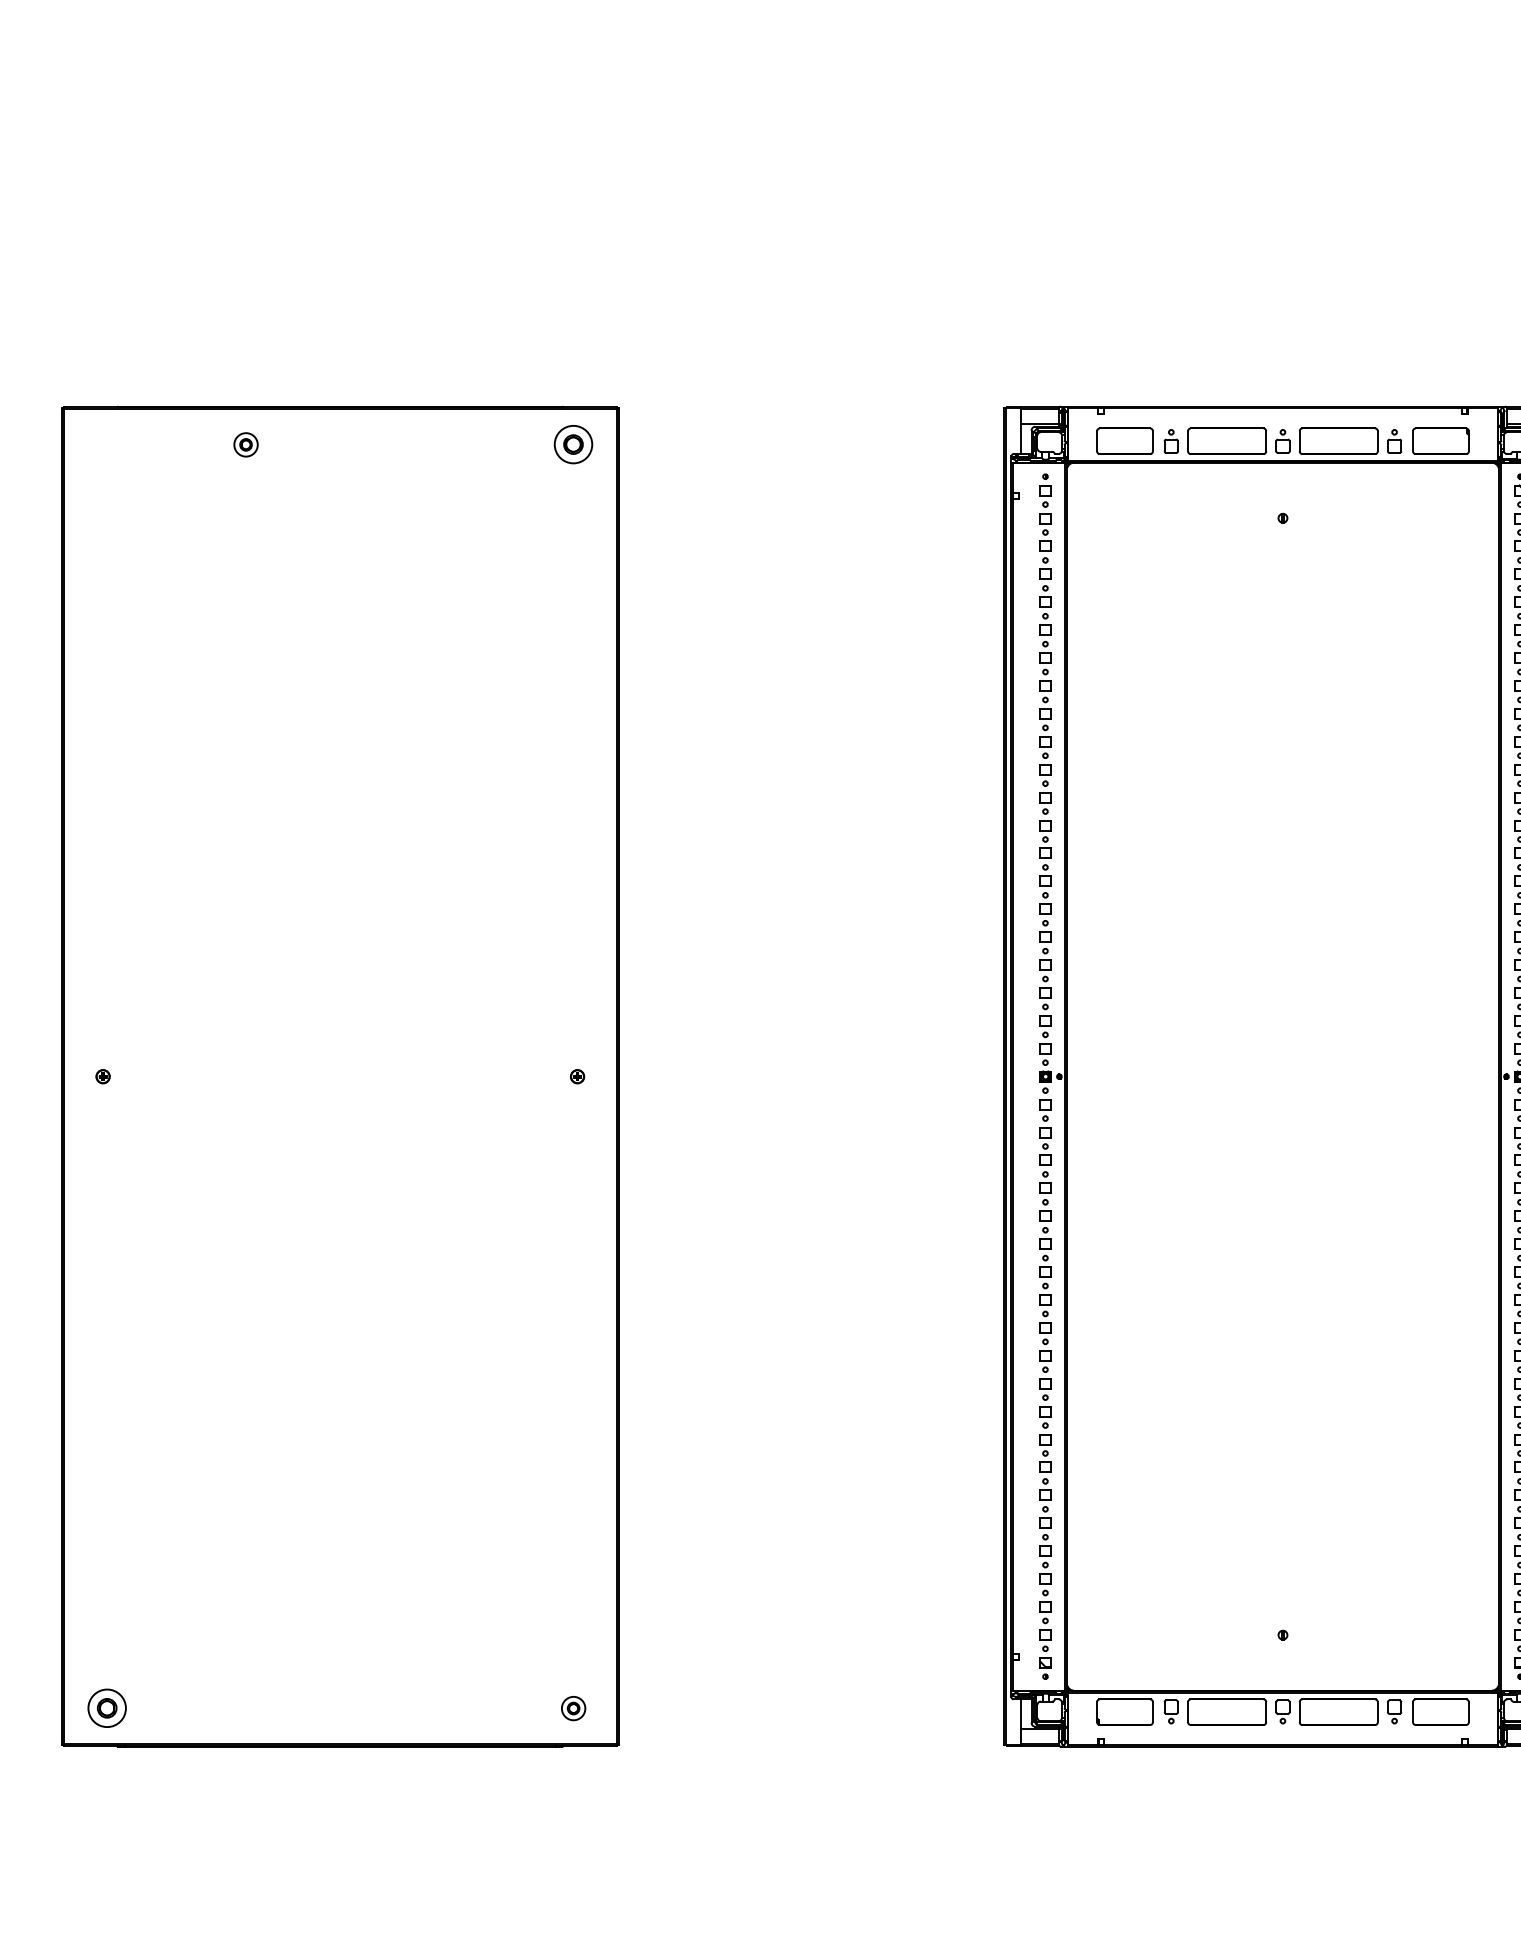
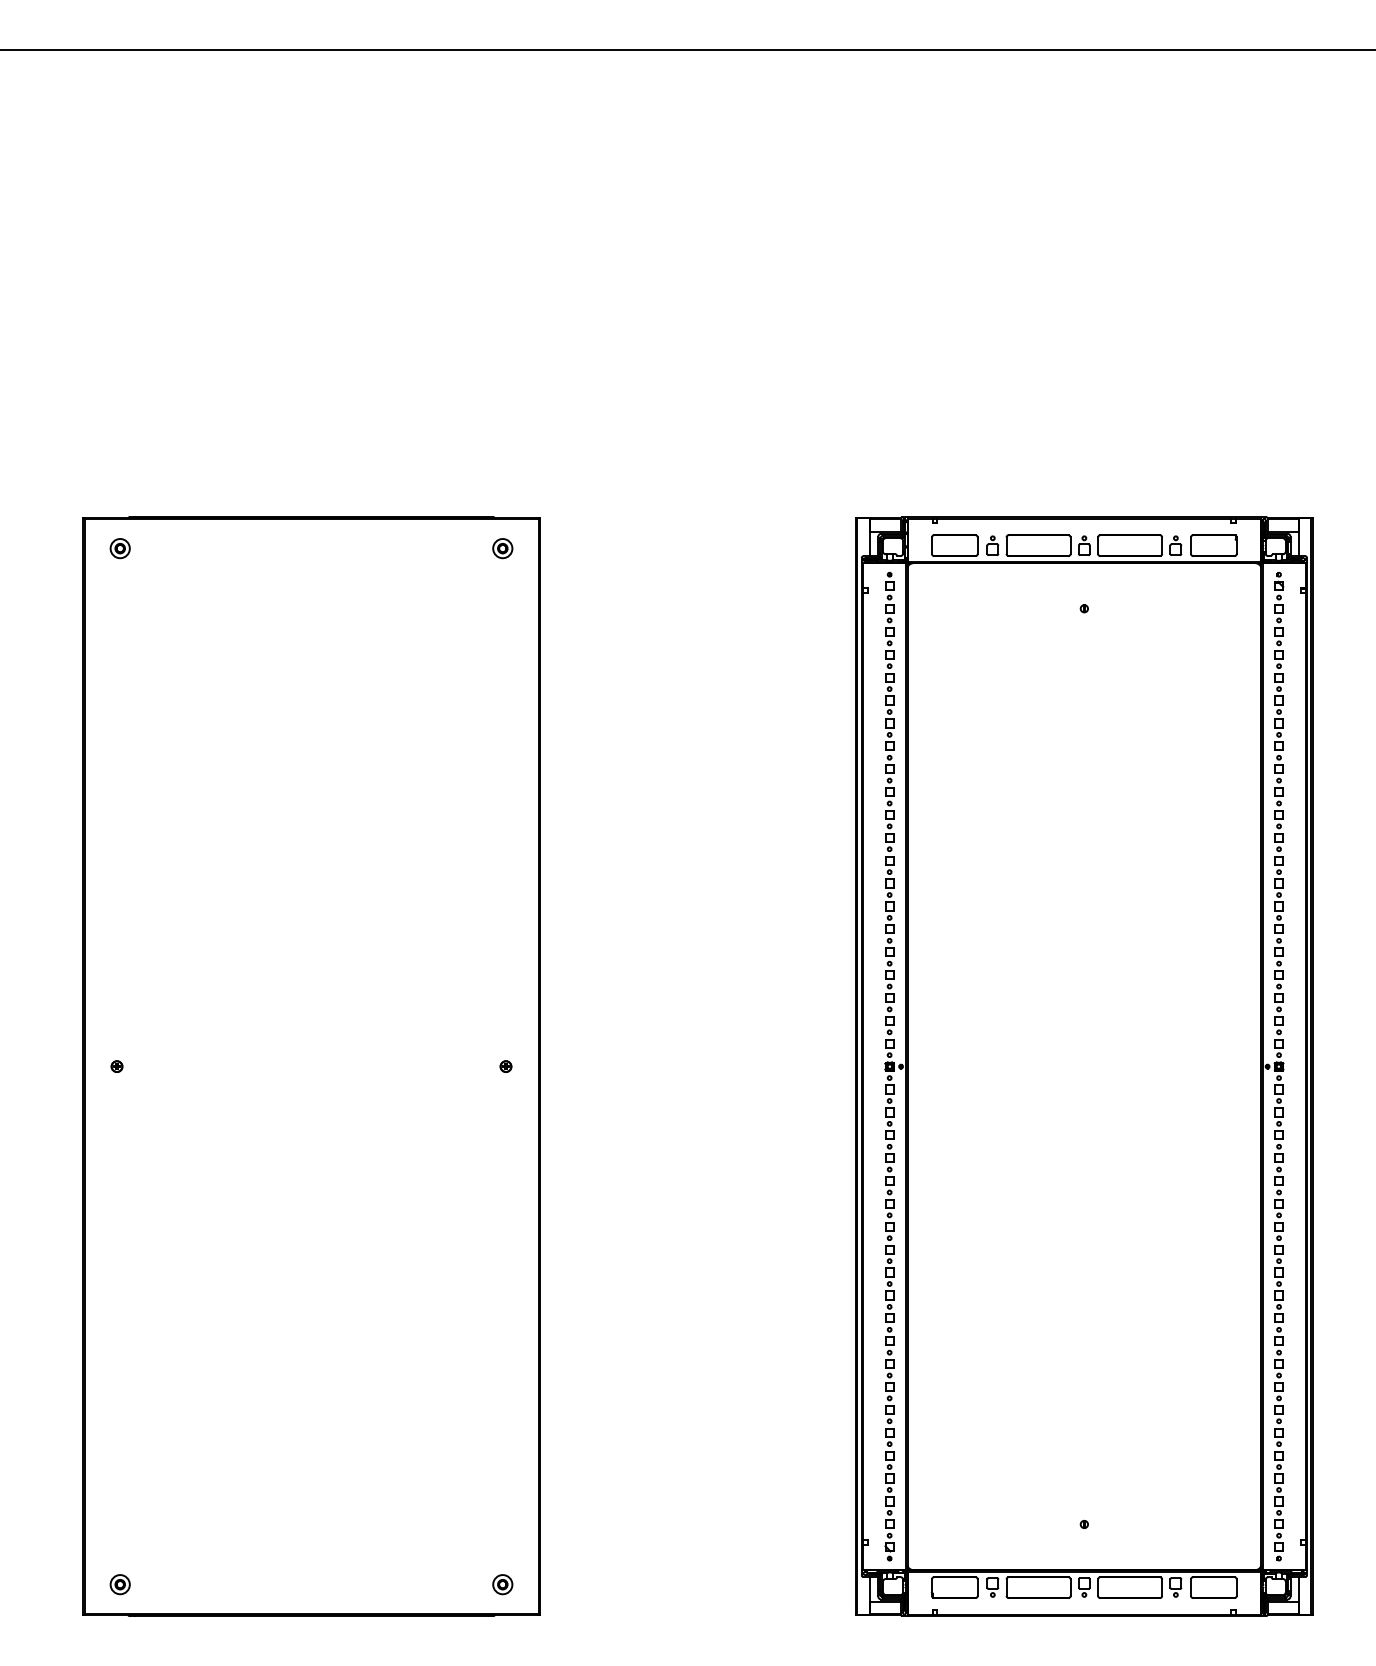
part: (245, 444) -> (119, 548), moved
part: (573, 444) -> (502, 548), size x0.62
part: (106, 1708) -> (119, 1584), size x0.62

